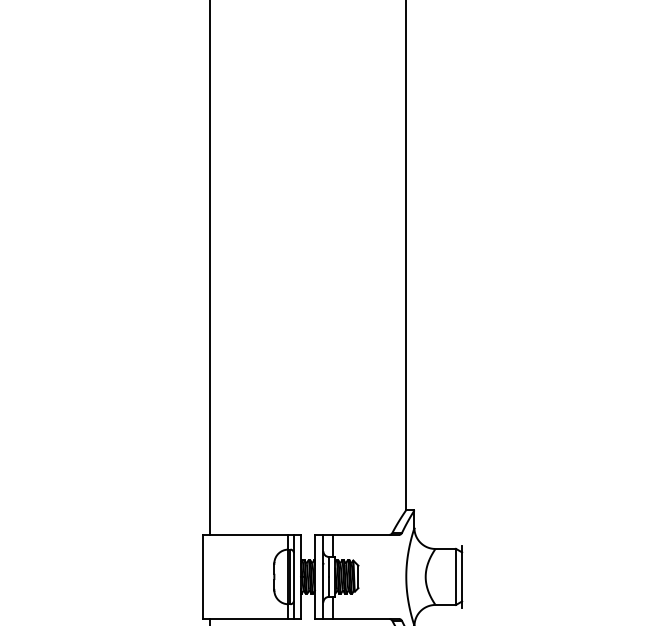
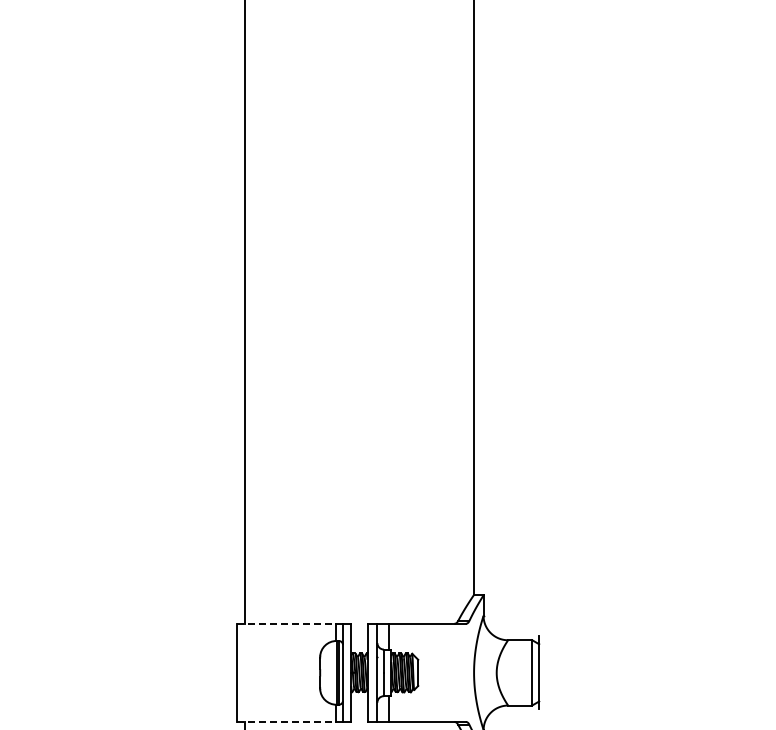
line: (245, 534) -> (286, 623), solid -> dashed
line: (245, 618) -> (286, 721), solid -> dashed

